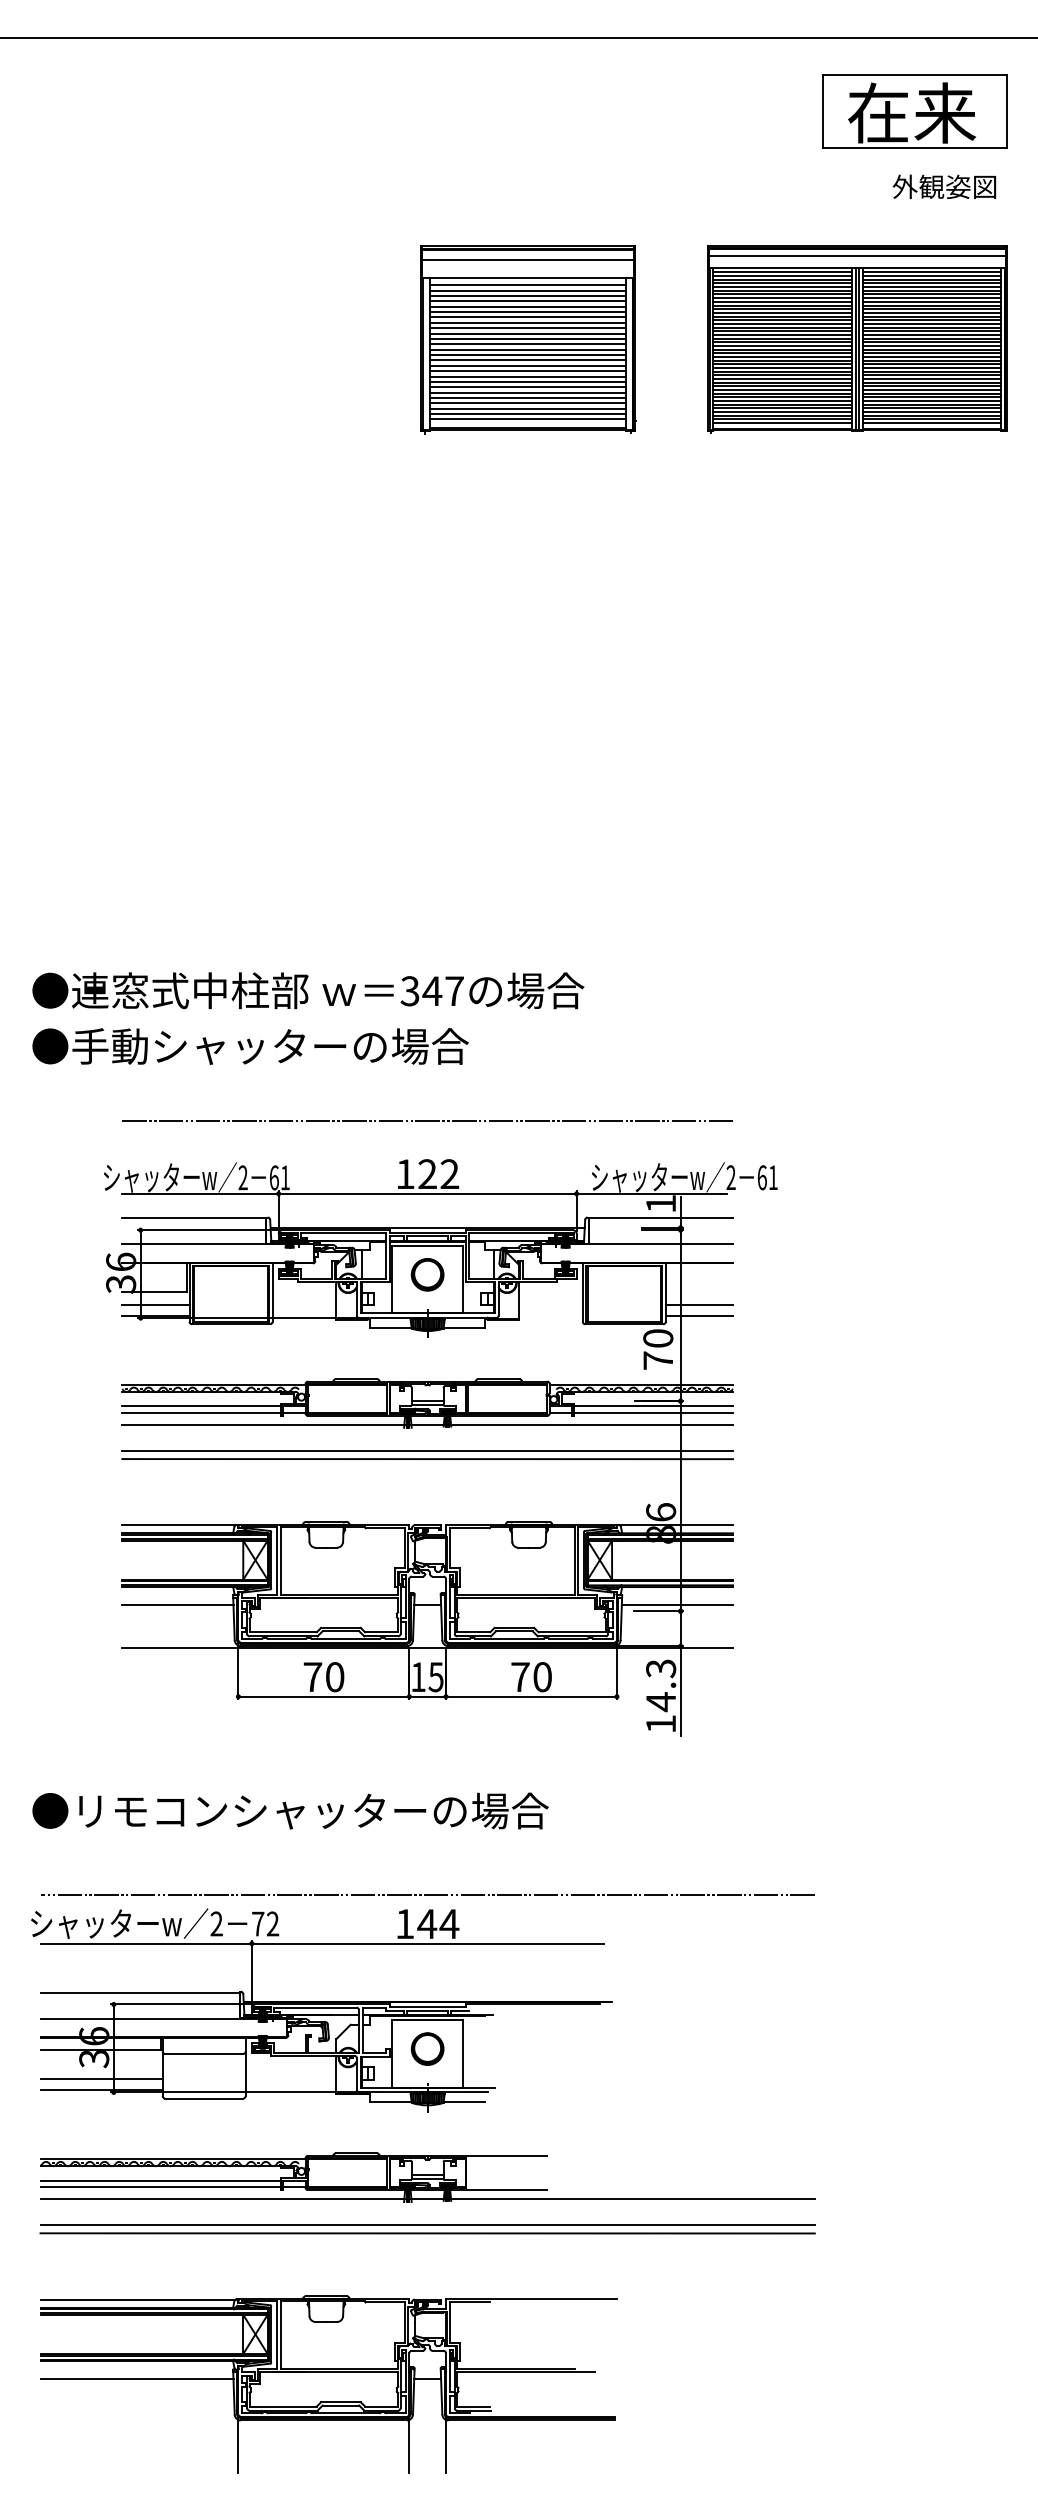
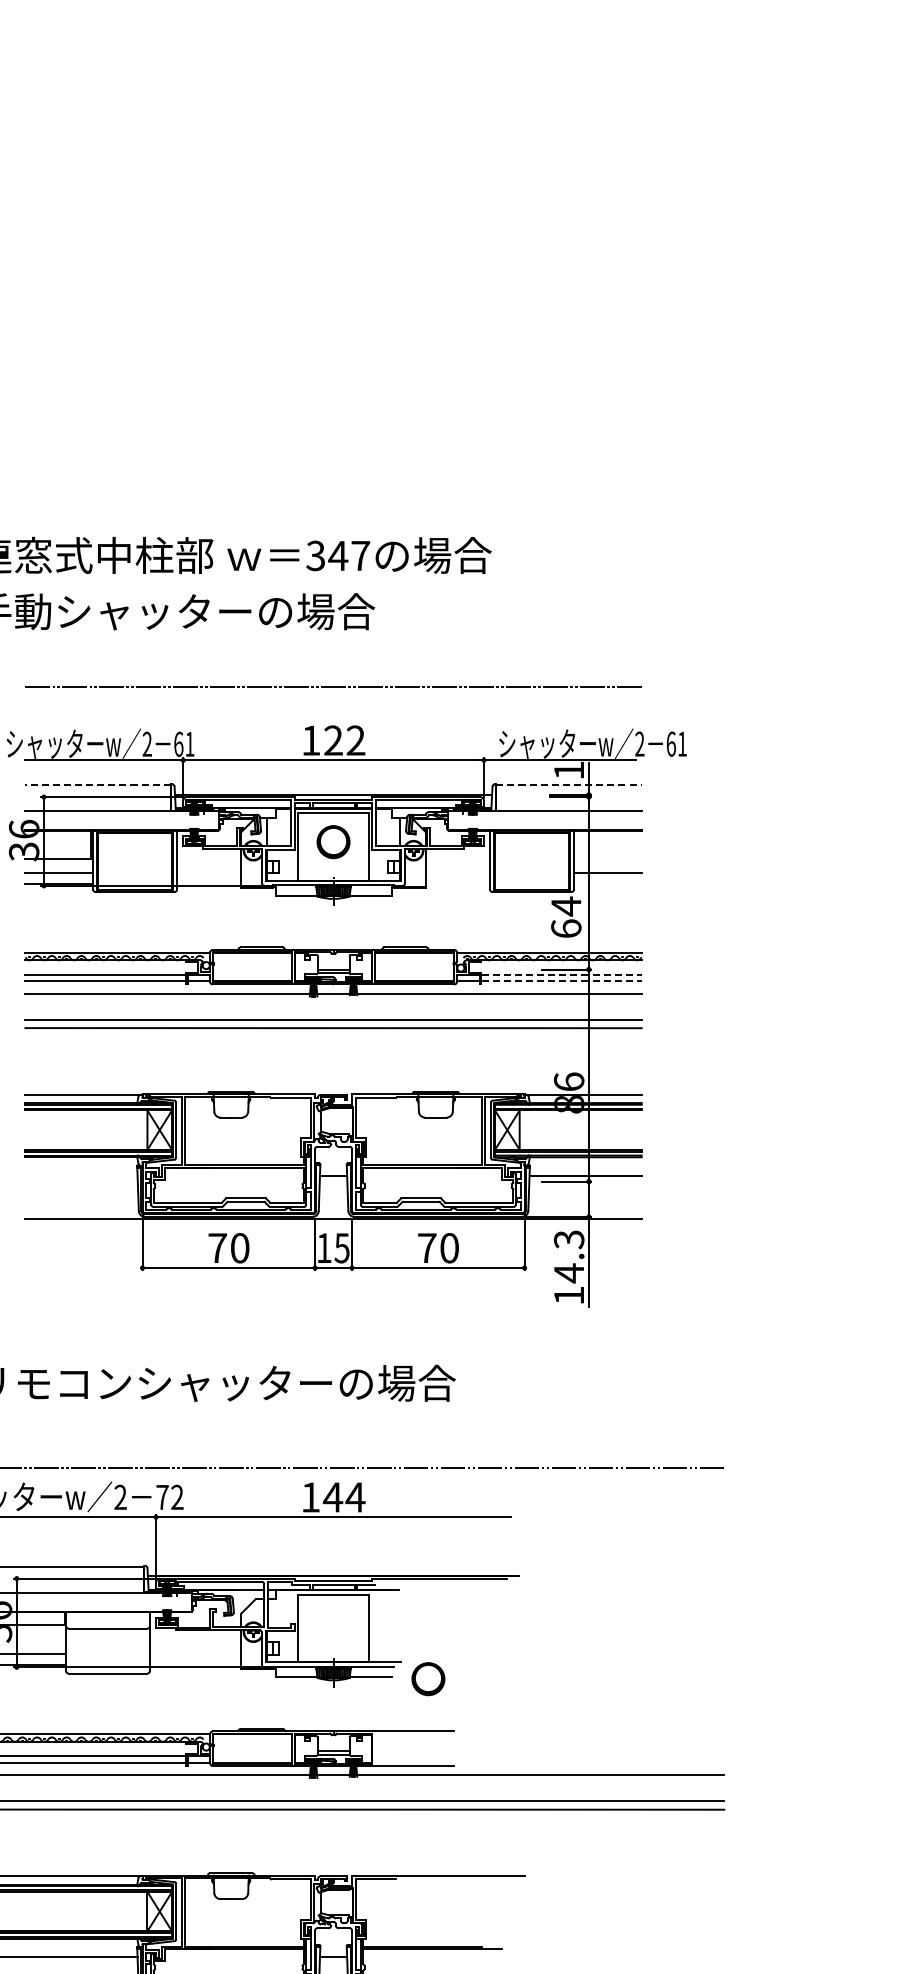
line: (193, 1218) -> (97, 785), solid -> dashed
line: (661, 1218) -> (569, 785), solid -> dashed
line: (698, 1315) -> (606, 883), removed
text: (658, 1348) -> (566, 916), 70 -> 64
line: (654, 1406) -> (562, 975), solid -> dashed
line: (654, 1412) -> (562, 981), solid -> dashed
line: (177, 1605) -> (81, 1175), removed
part: (427, 2048) -> (428, 1678), moved

